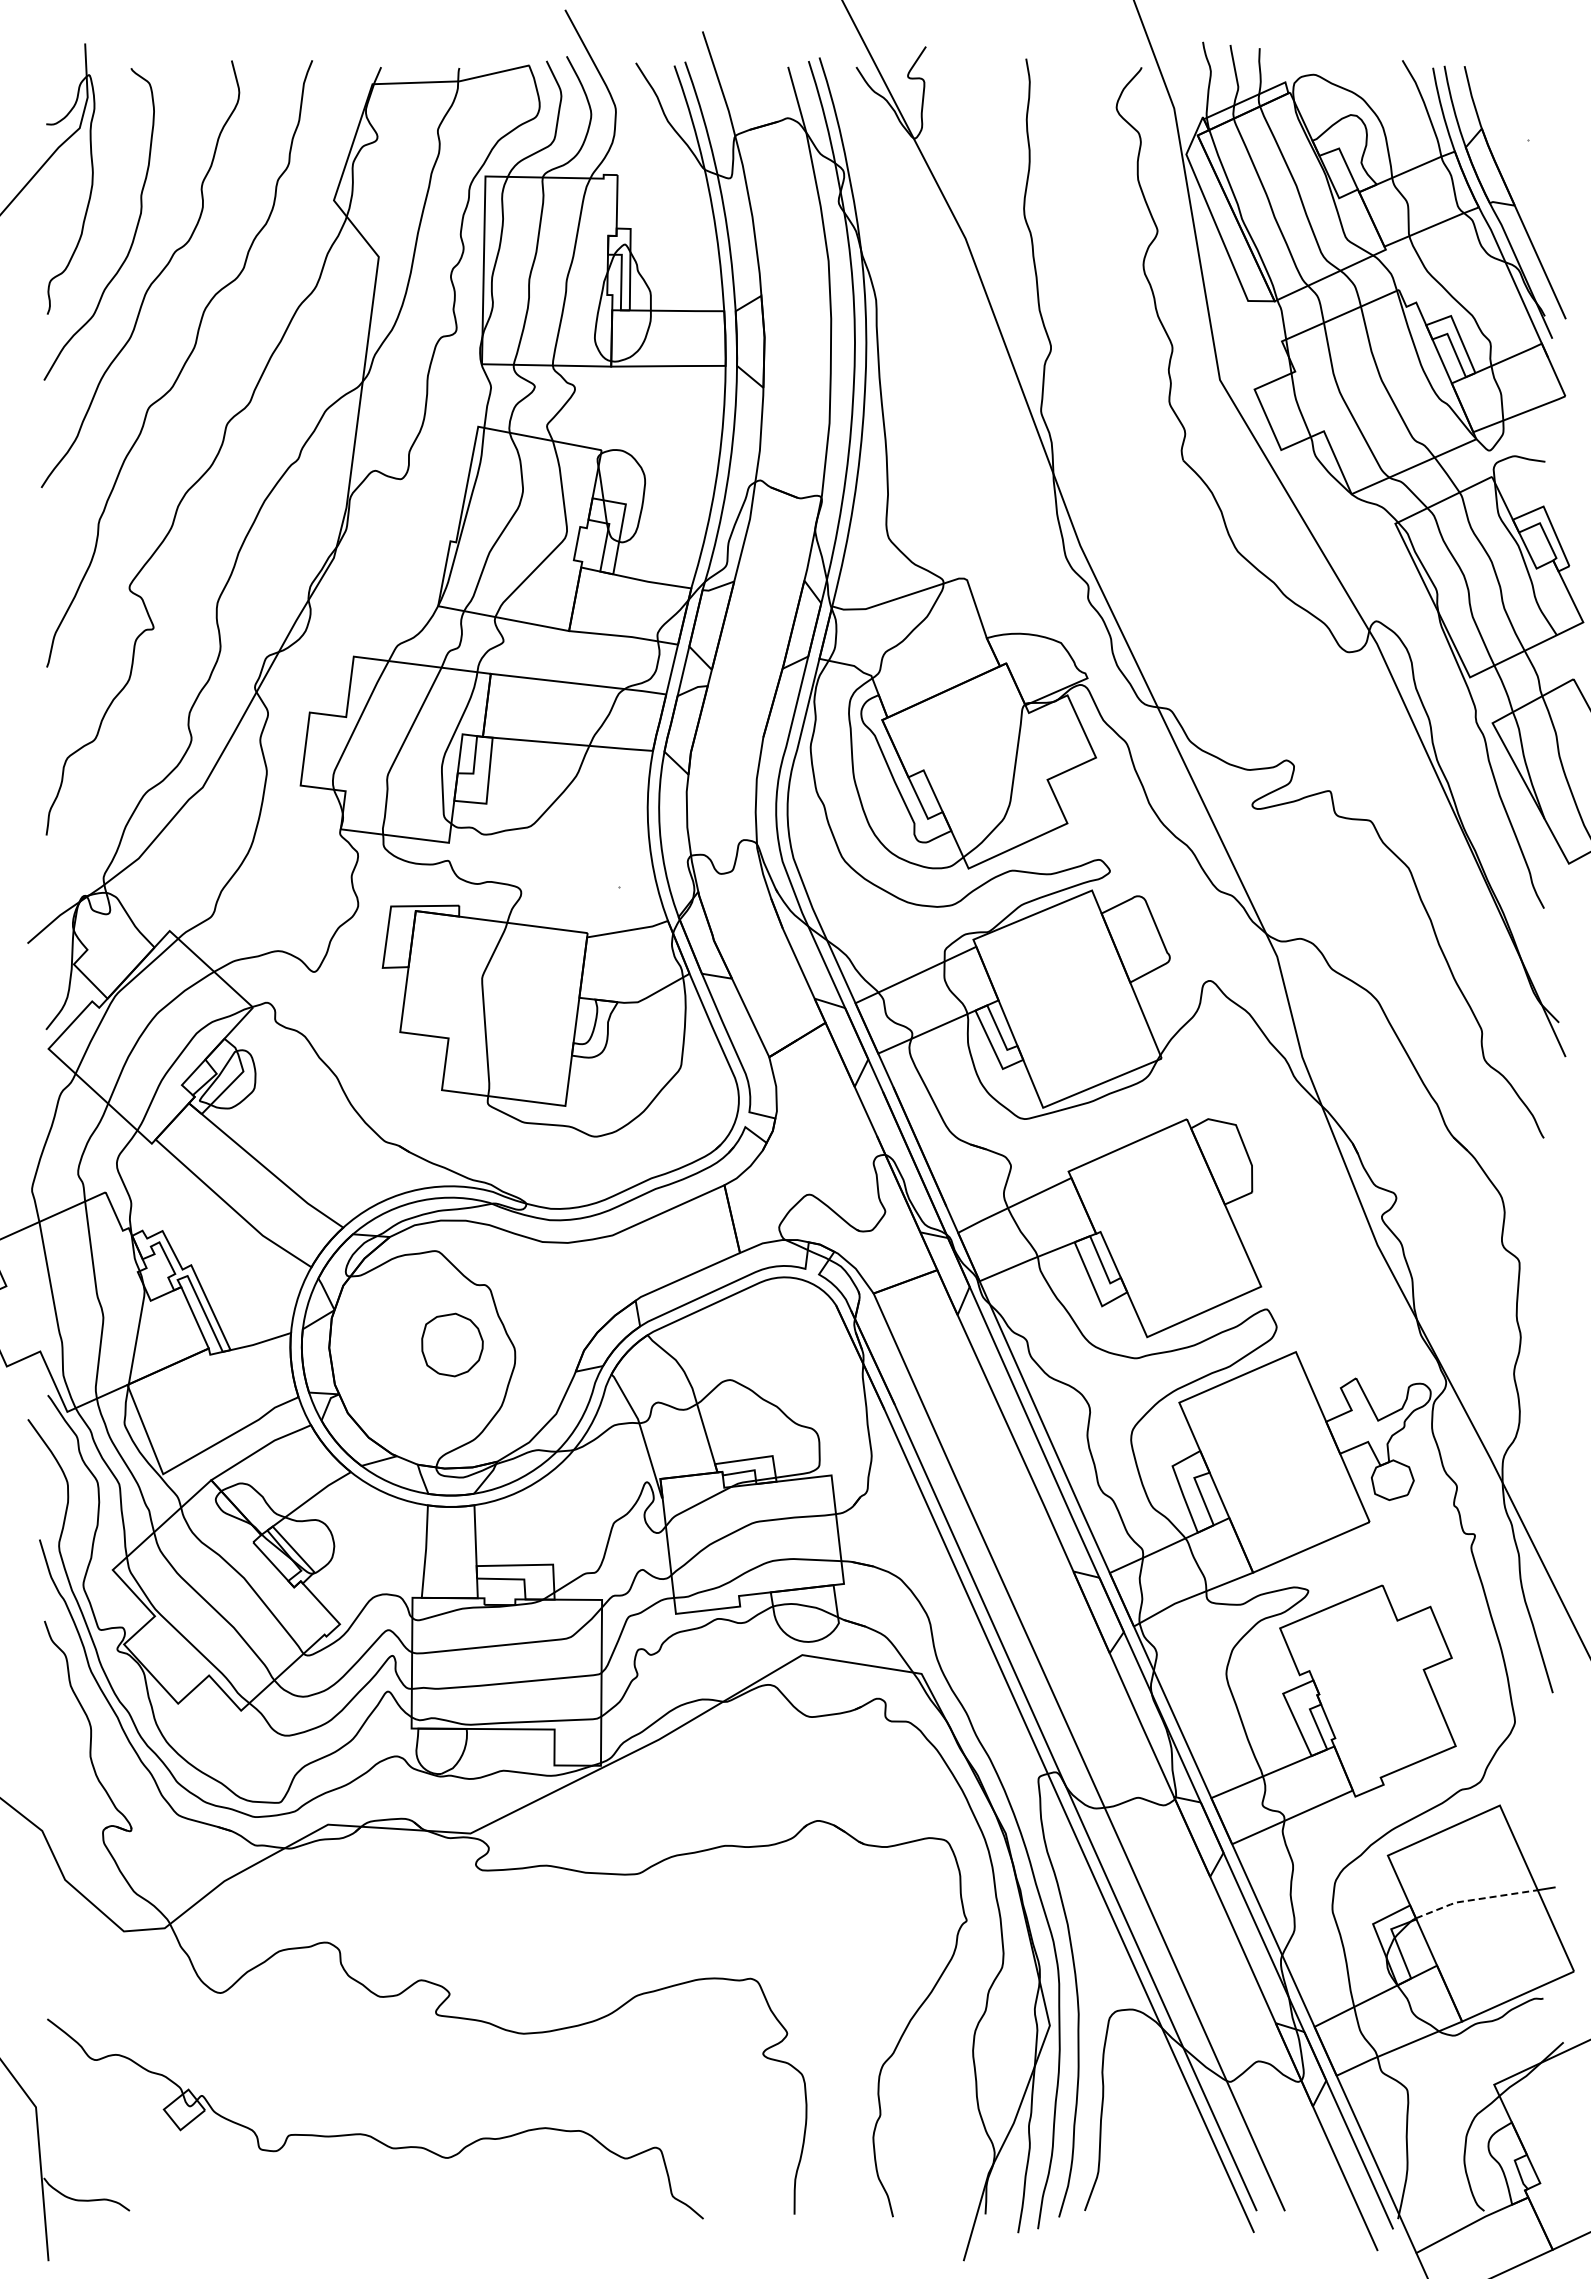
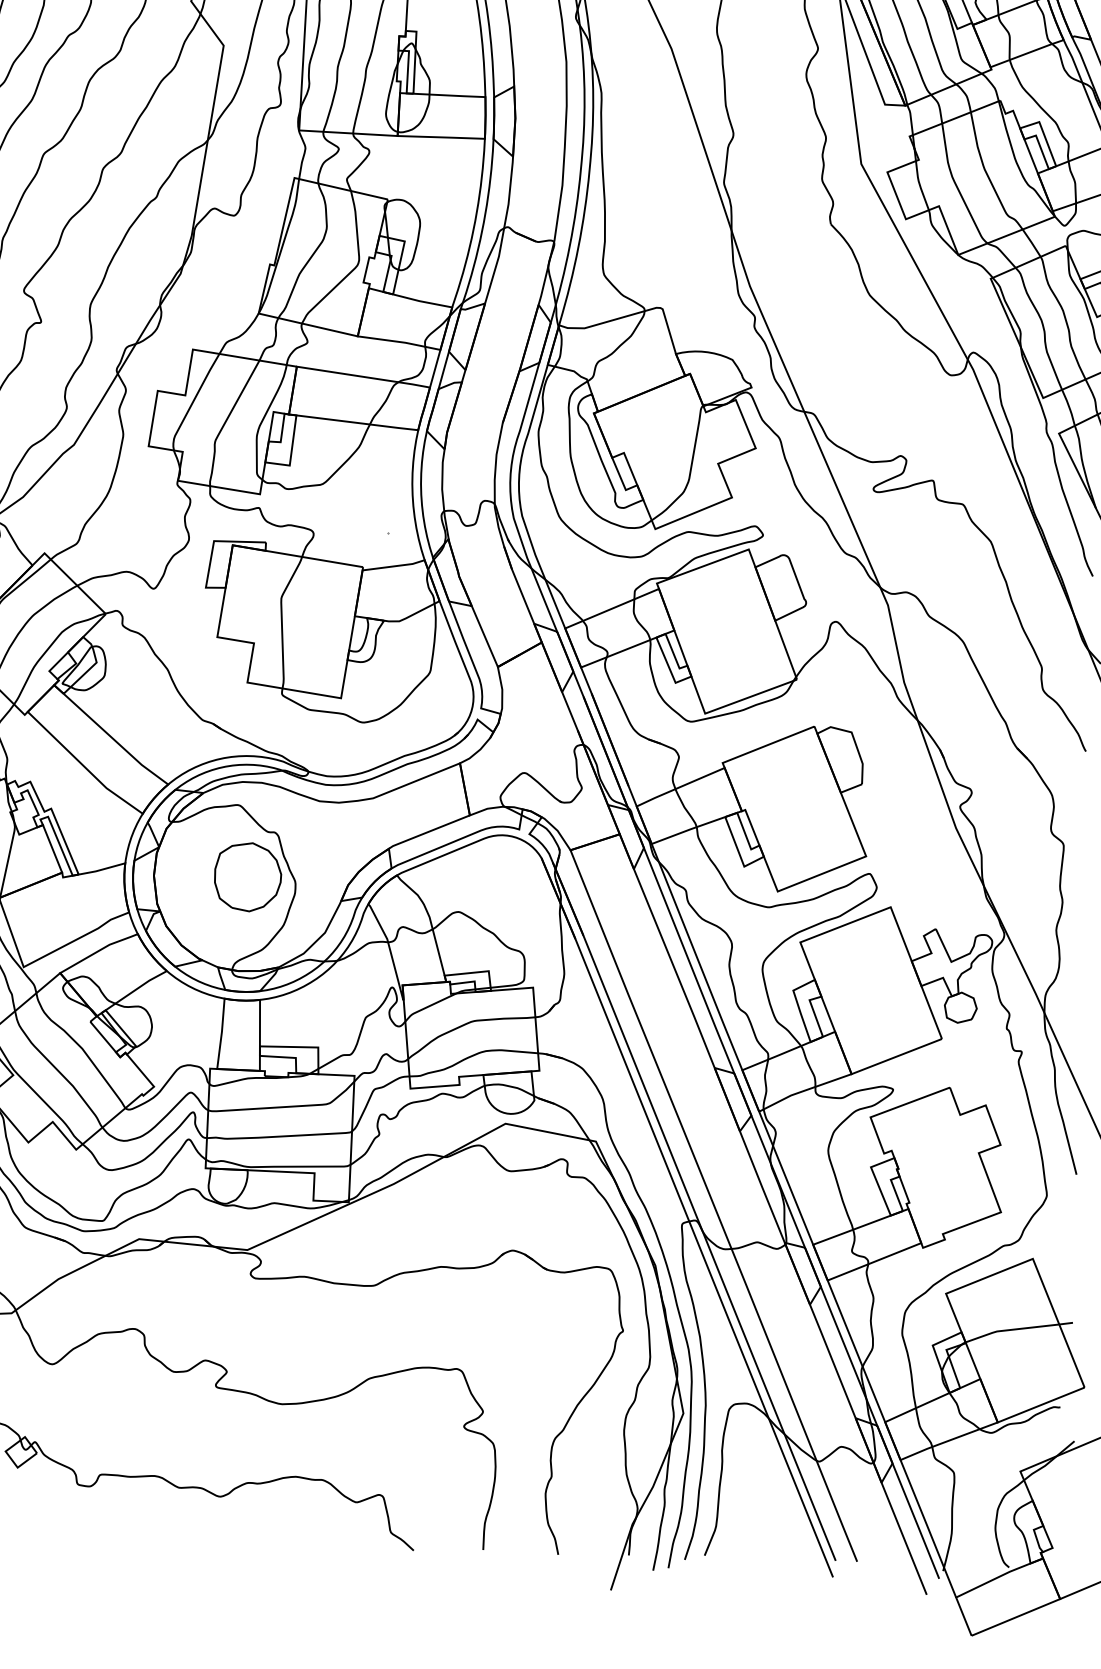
part: (452, 1344) -> (248, 876), size x1.43
line: (1474, 1899) -> (1010, 1329), dashed -> solid

